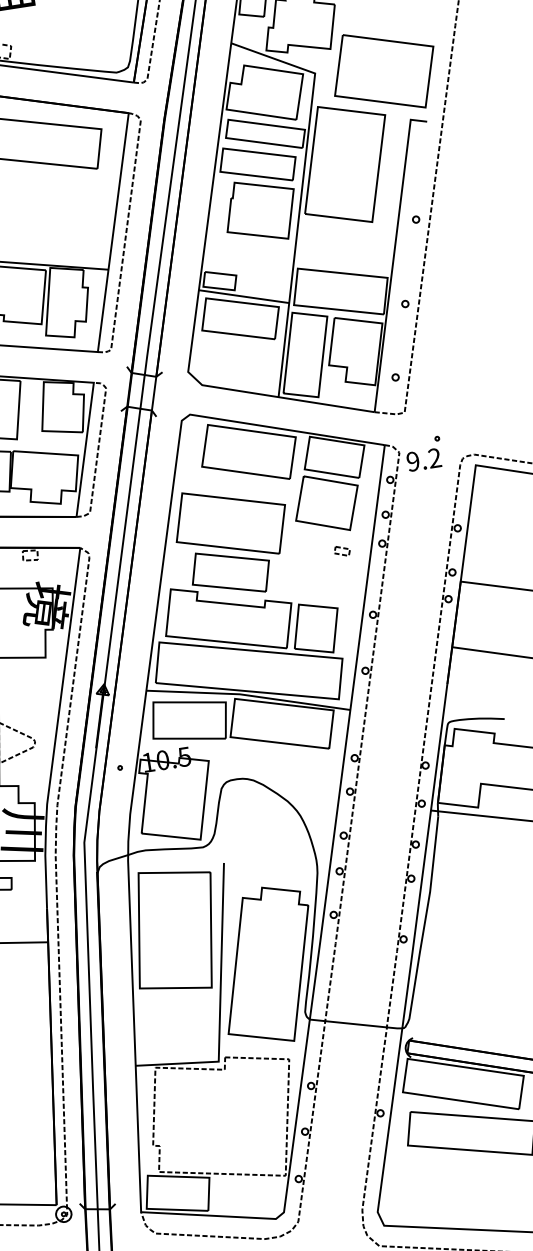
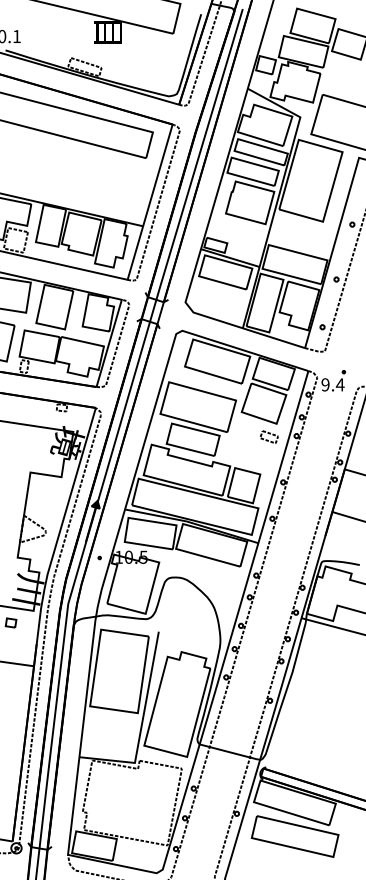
text: (433, 457) -> (339, 384), 9.2 -> 9.4
part: (342, 550) -> (269, 436), size x1.67

